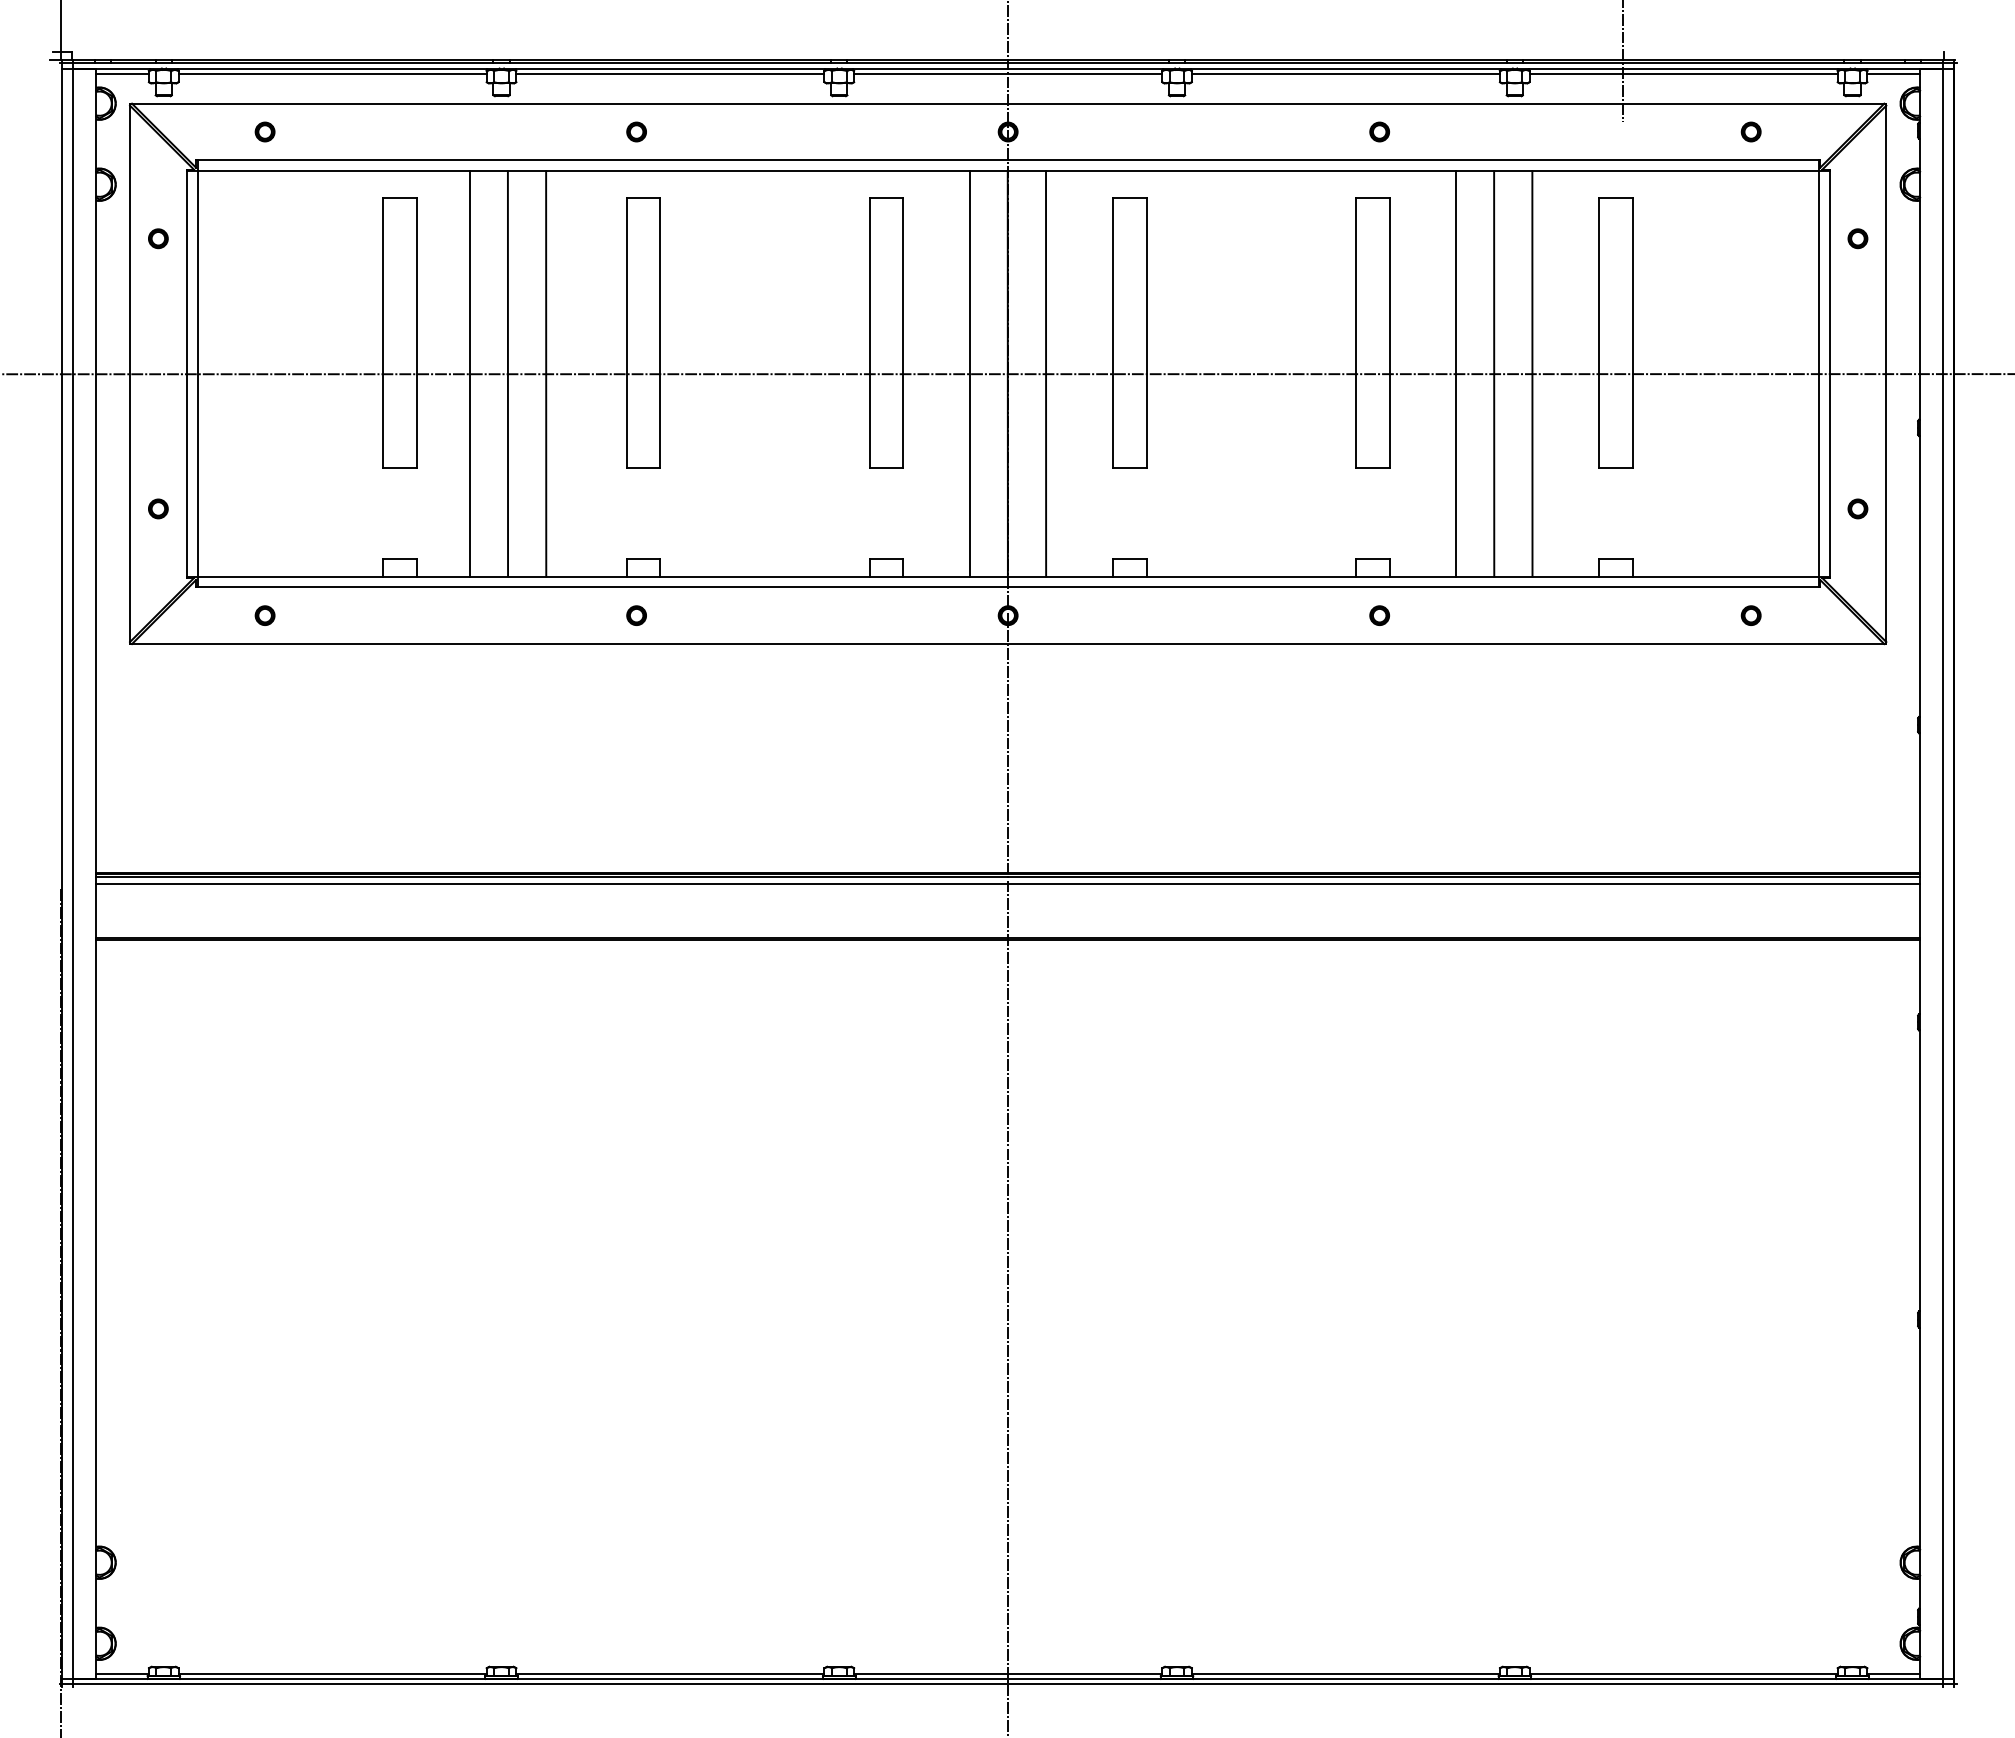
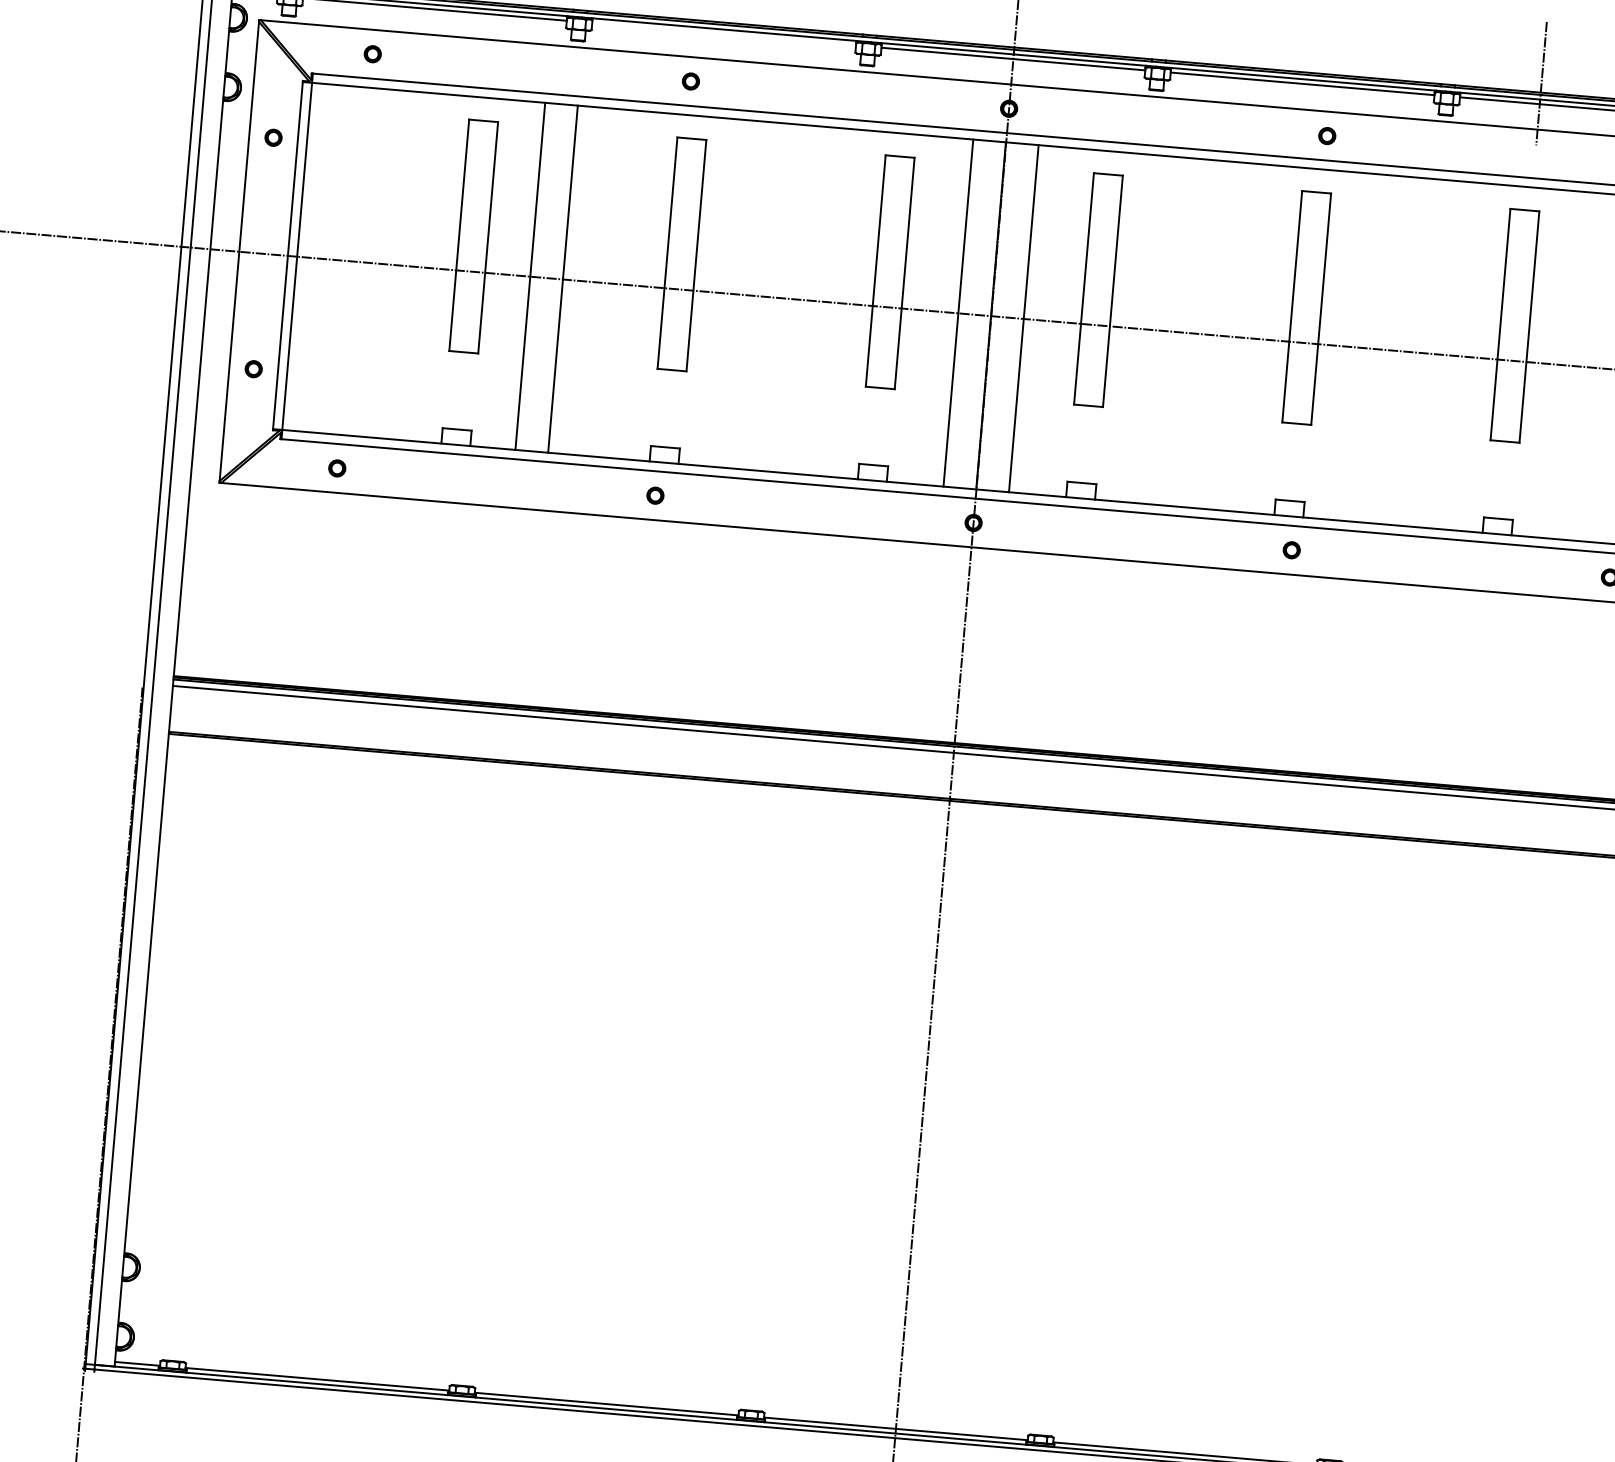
line: (670, 73) -> (724, 33), removed
line: (546, 373) -> (596, 281), removed
line: (1456, 373) -> (1375, 348), removed
line: (1494, 373) -> (1407, 351), removed
line: (1532, 373) -> (1440, 354), removed

